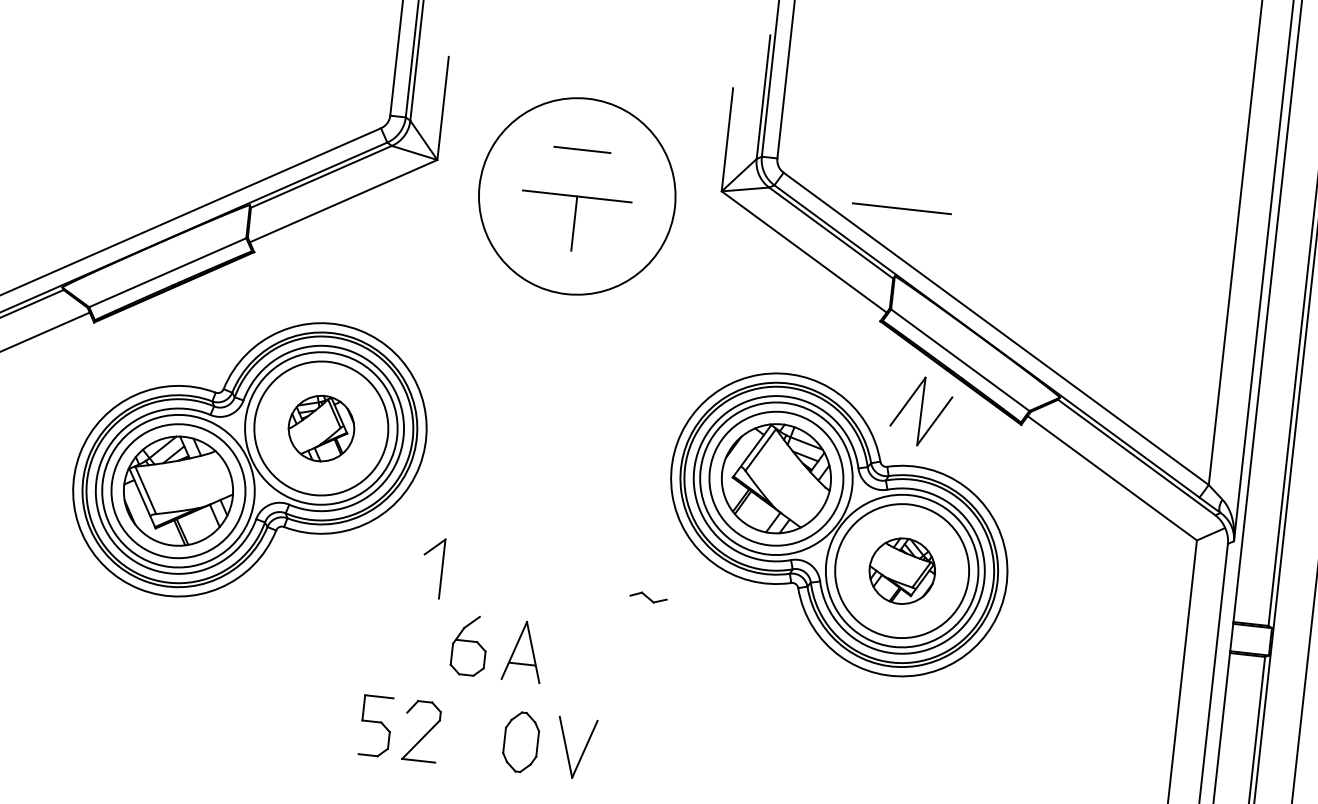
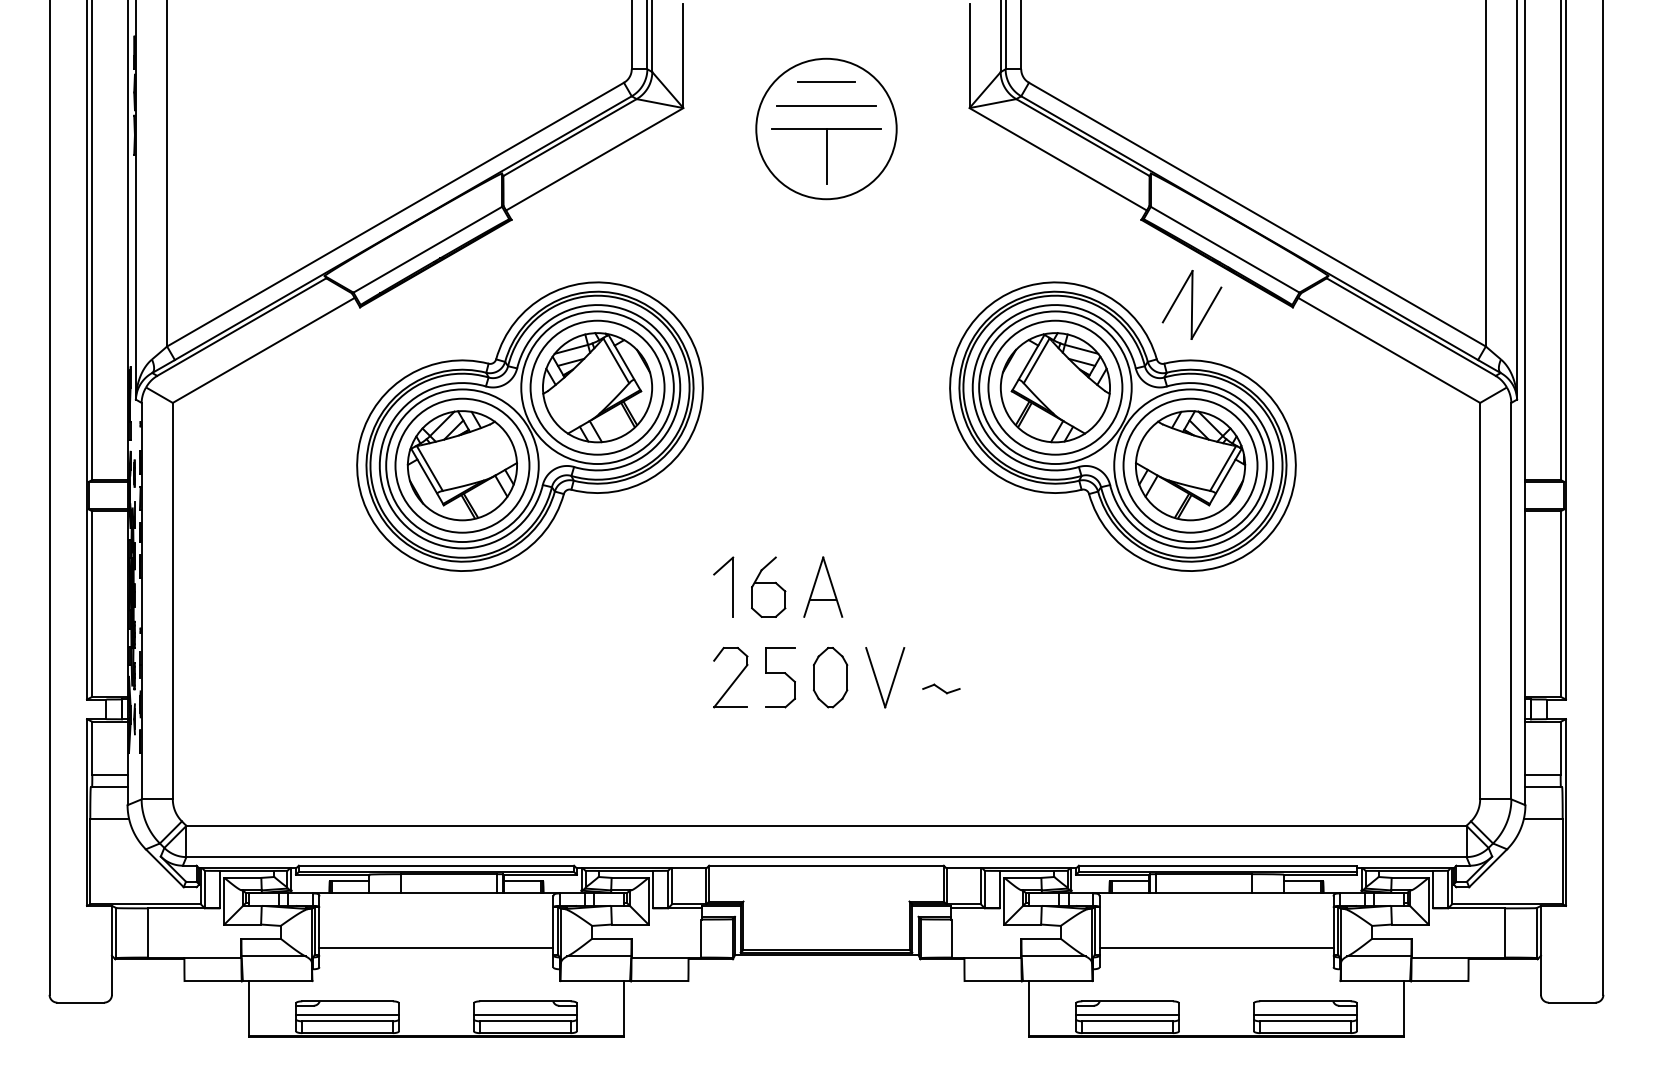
circle: (577, 195) -> (826, 128), size x0.71
line: (901, 208) -> (826, 105), moved
part: (321, 428) -> (597, 387), size x1.67
part: (441, 568) -> (732, 586), moved
part: (902, 570) -> (1190, 465), size x1.67
part: (648, 597) -> (941, 688), moved
part: (375, 726) -> (780, 677), moved

